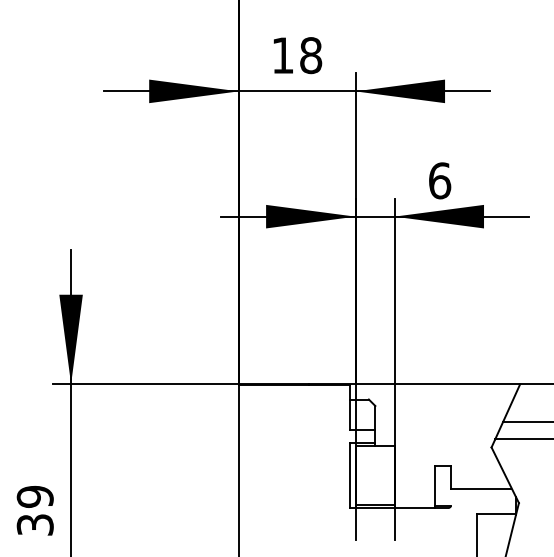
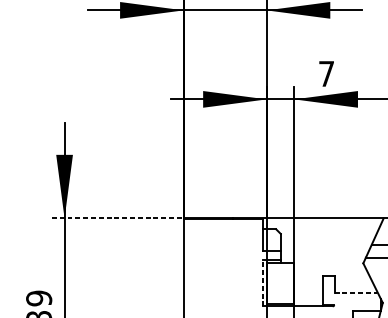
text: (440, 180) -> (327, 73), 6 -> 7
line: (145, 384) -> (117, 218), solid -> dashed
line: (349, 475) -> (262, 283), solid -> dashed
line: (480, 488) -> (355, 292), solid -> dashed

